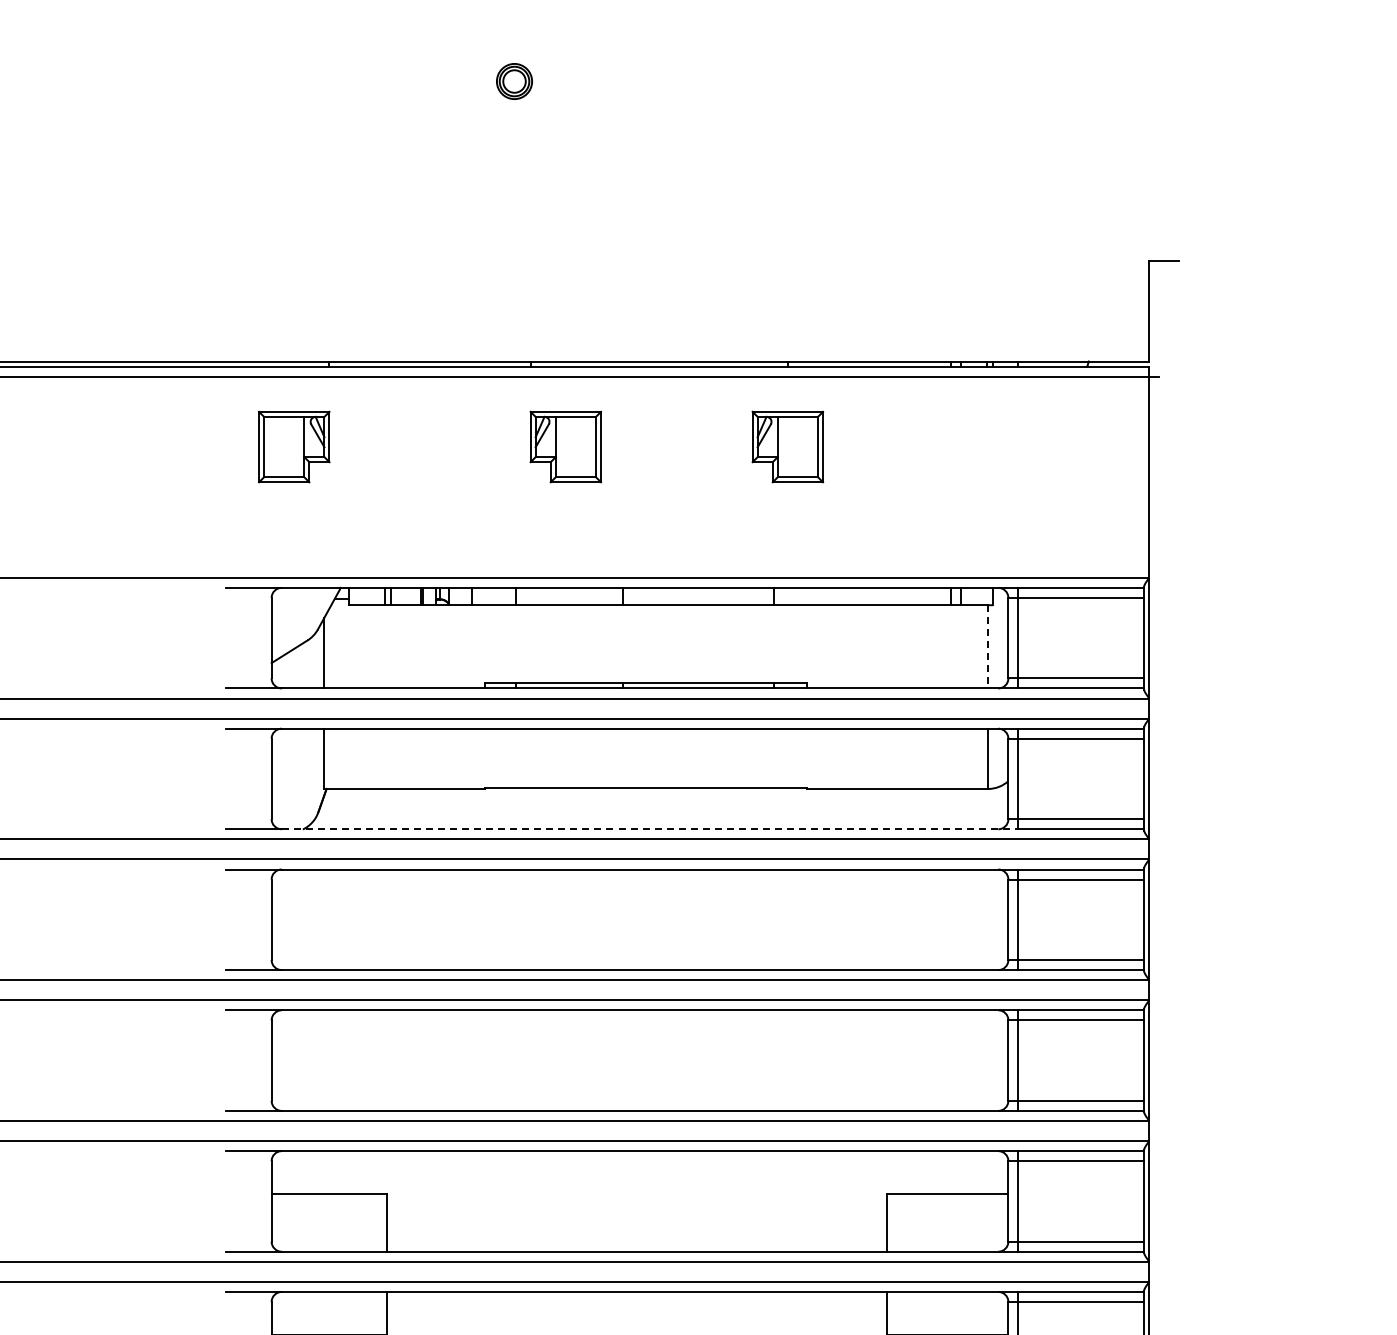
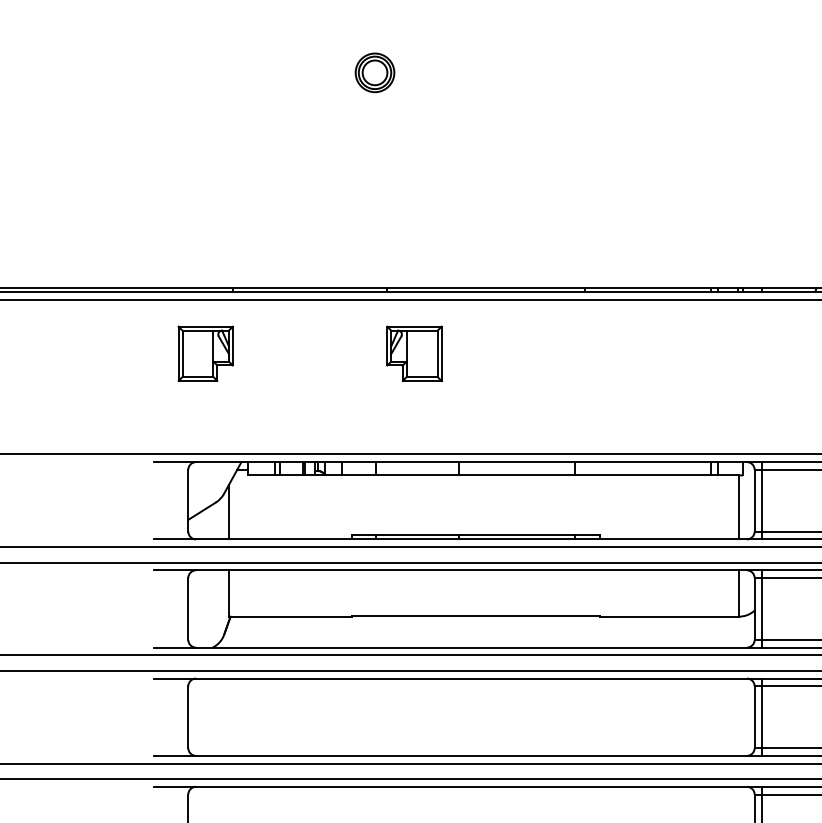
part: (514, 81) -> (374, 72), size x1.43
part: (787, 446) -> (584, 353), removed
line: (988, 646) -> (739, 507), dashed -> solid
line: (650, 829) -> (479, 647), dashed -> solid

